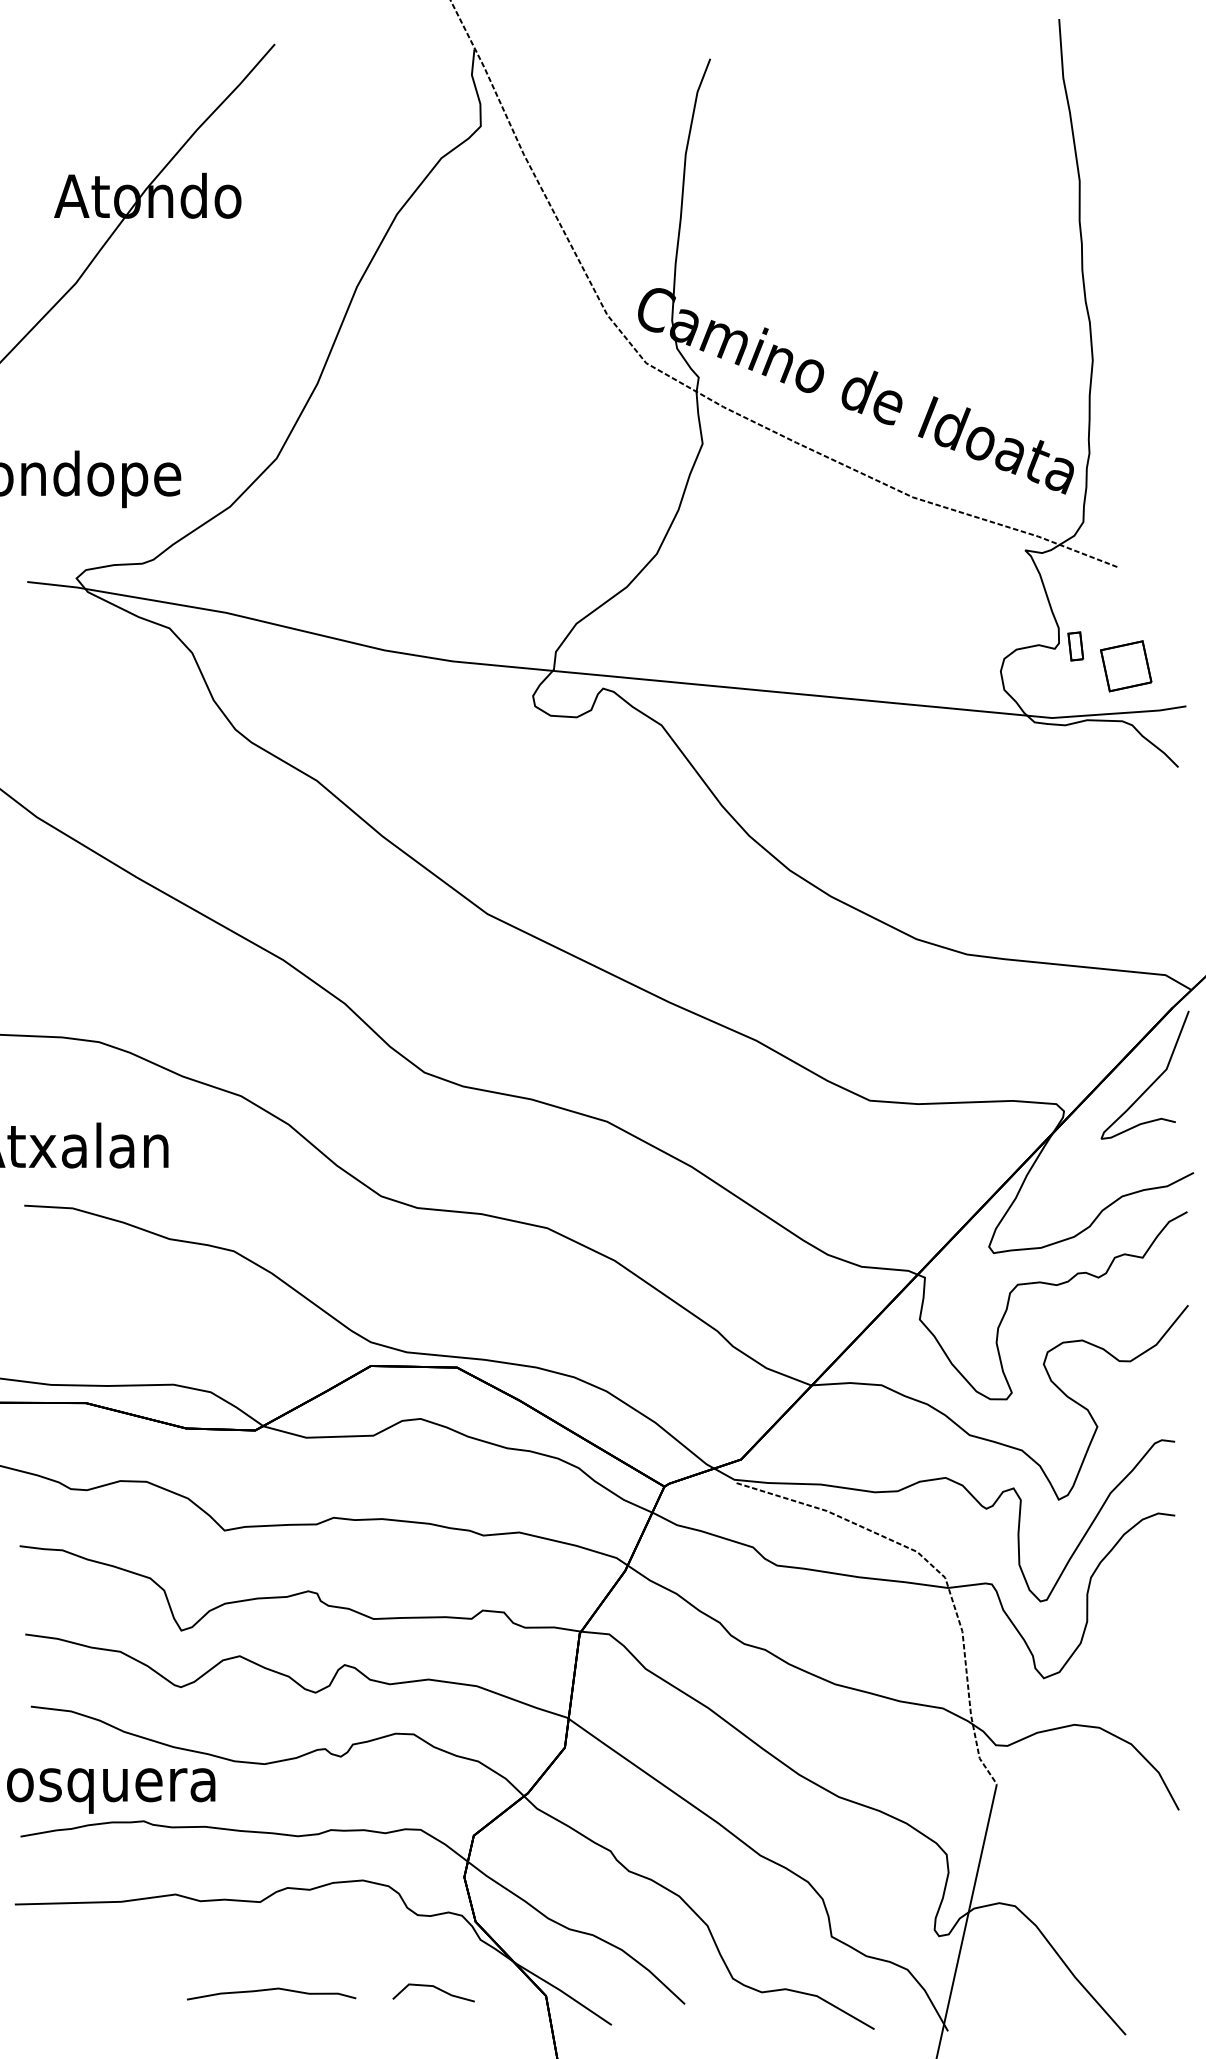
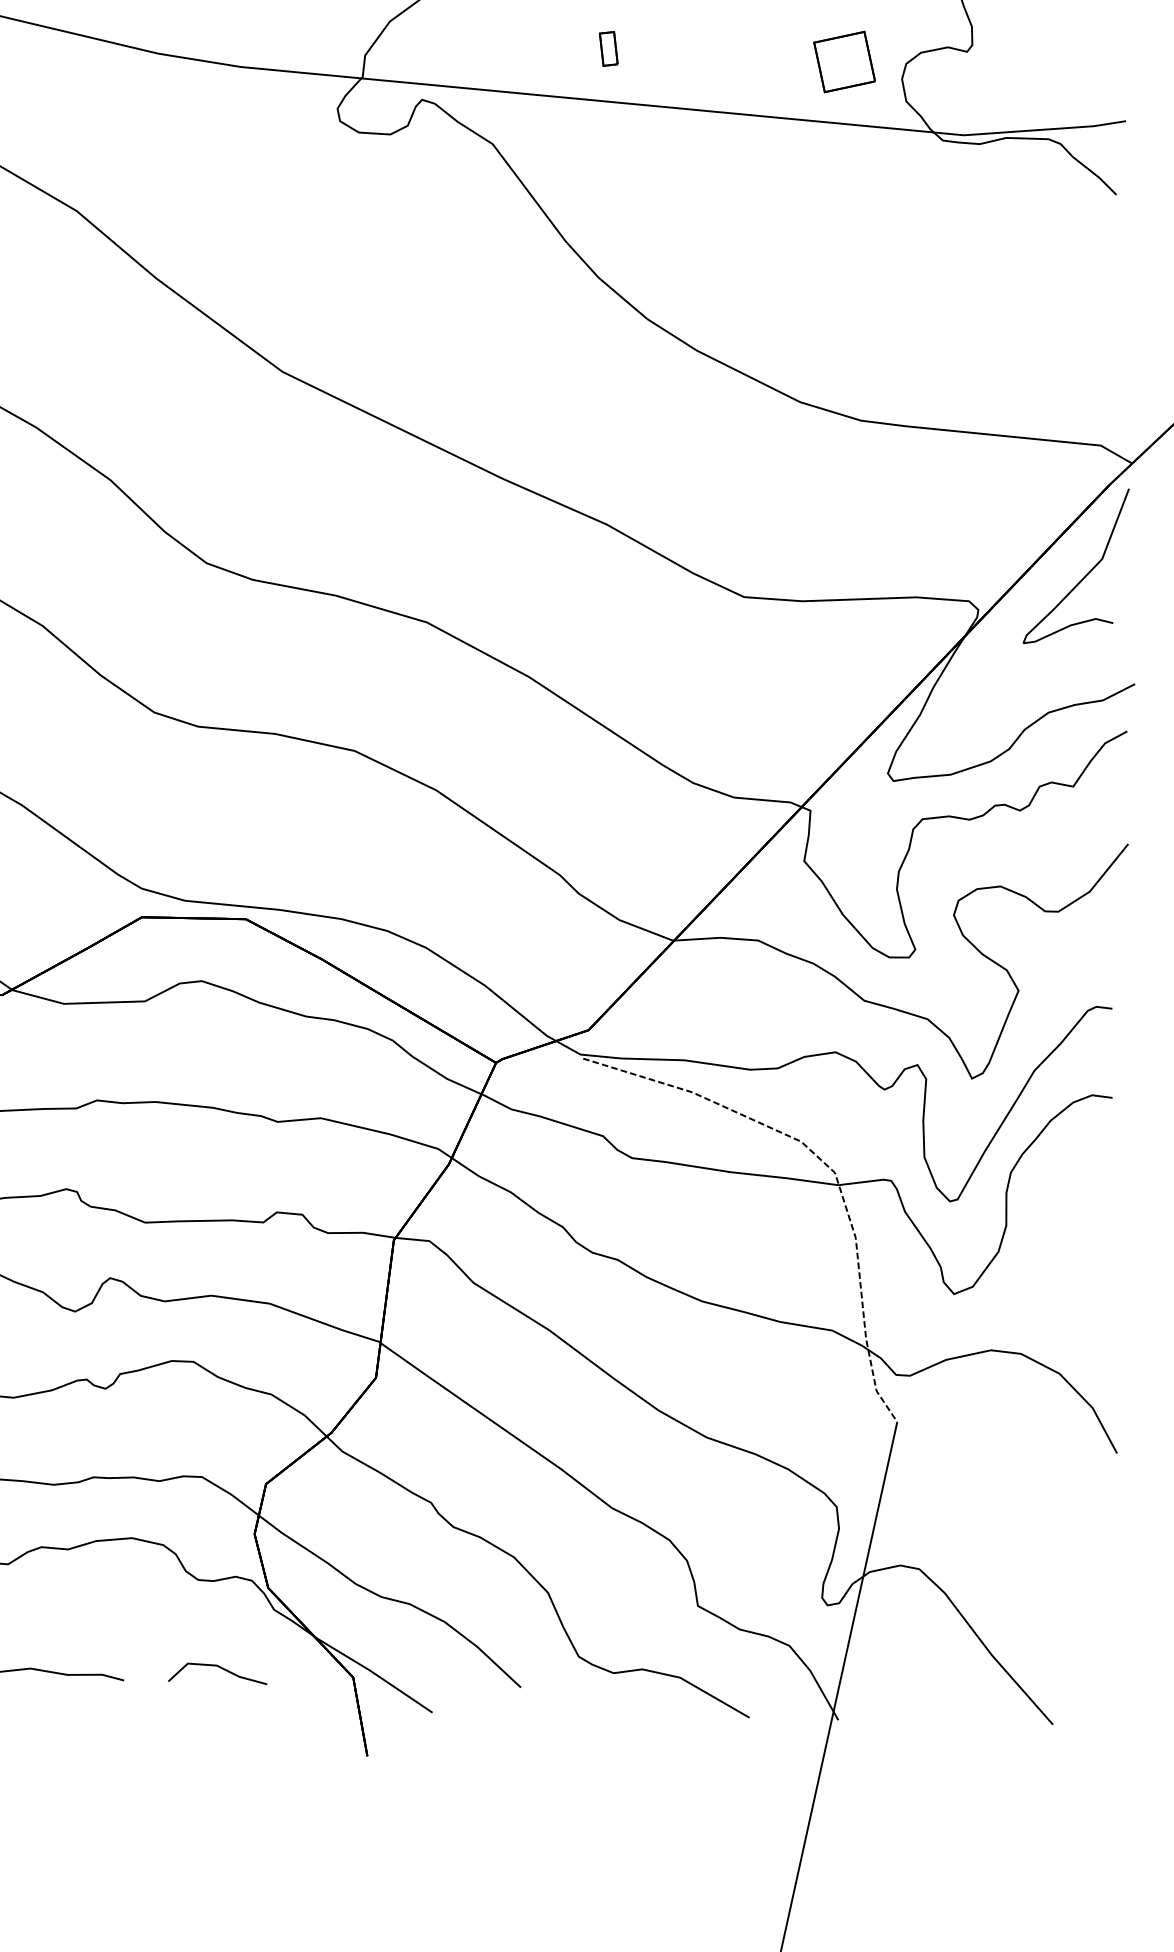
part: (1075, 646) -> (608, 48), moved
part: (1126, 666) -> (844, 62), moved

